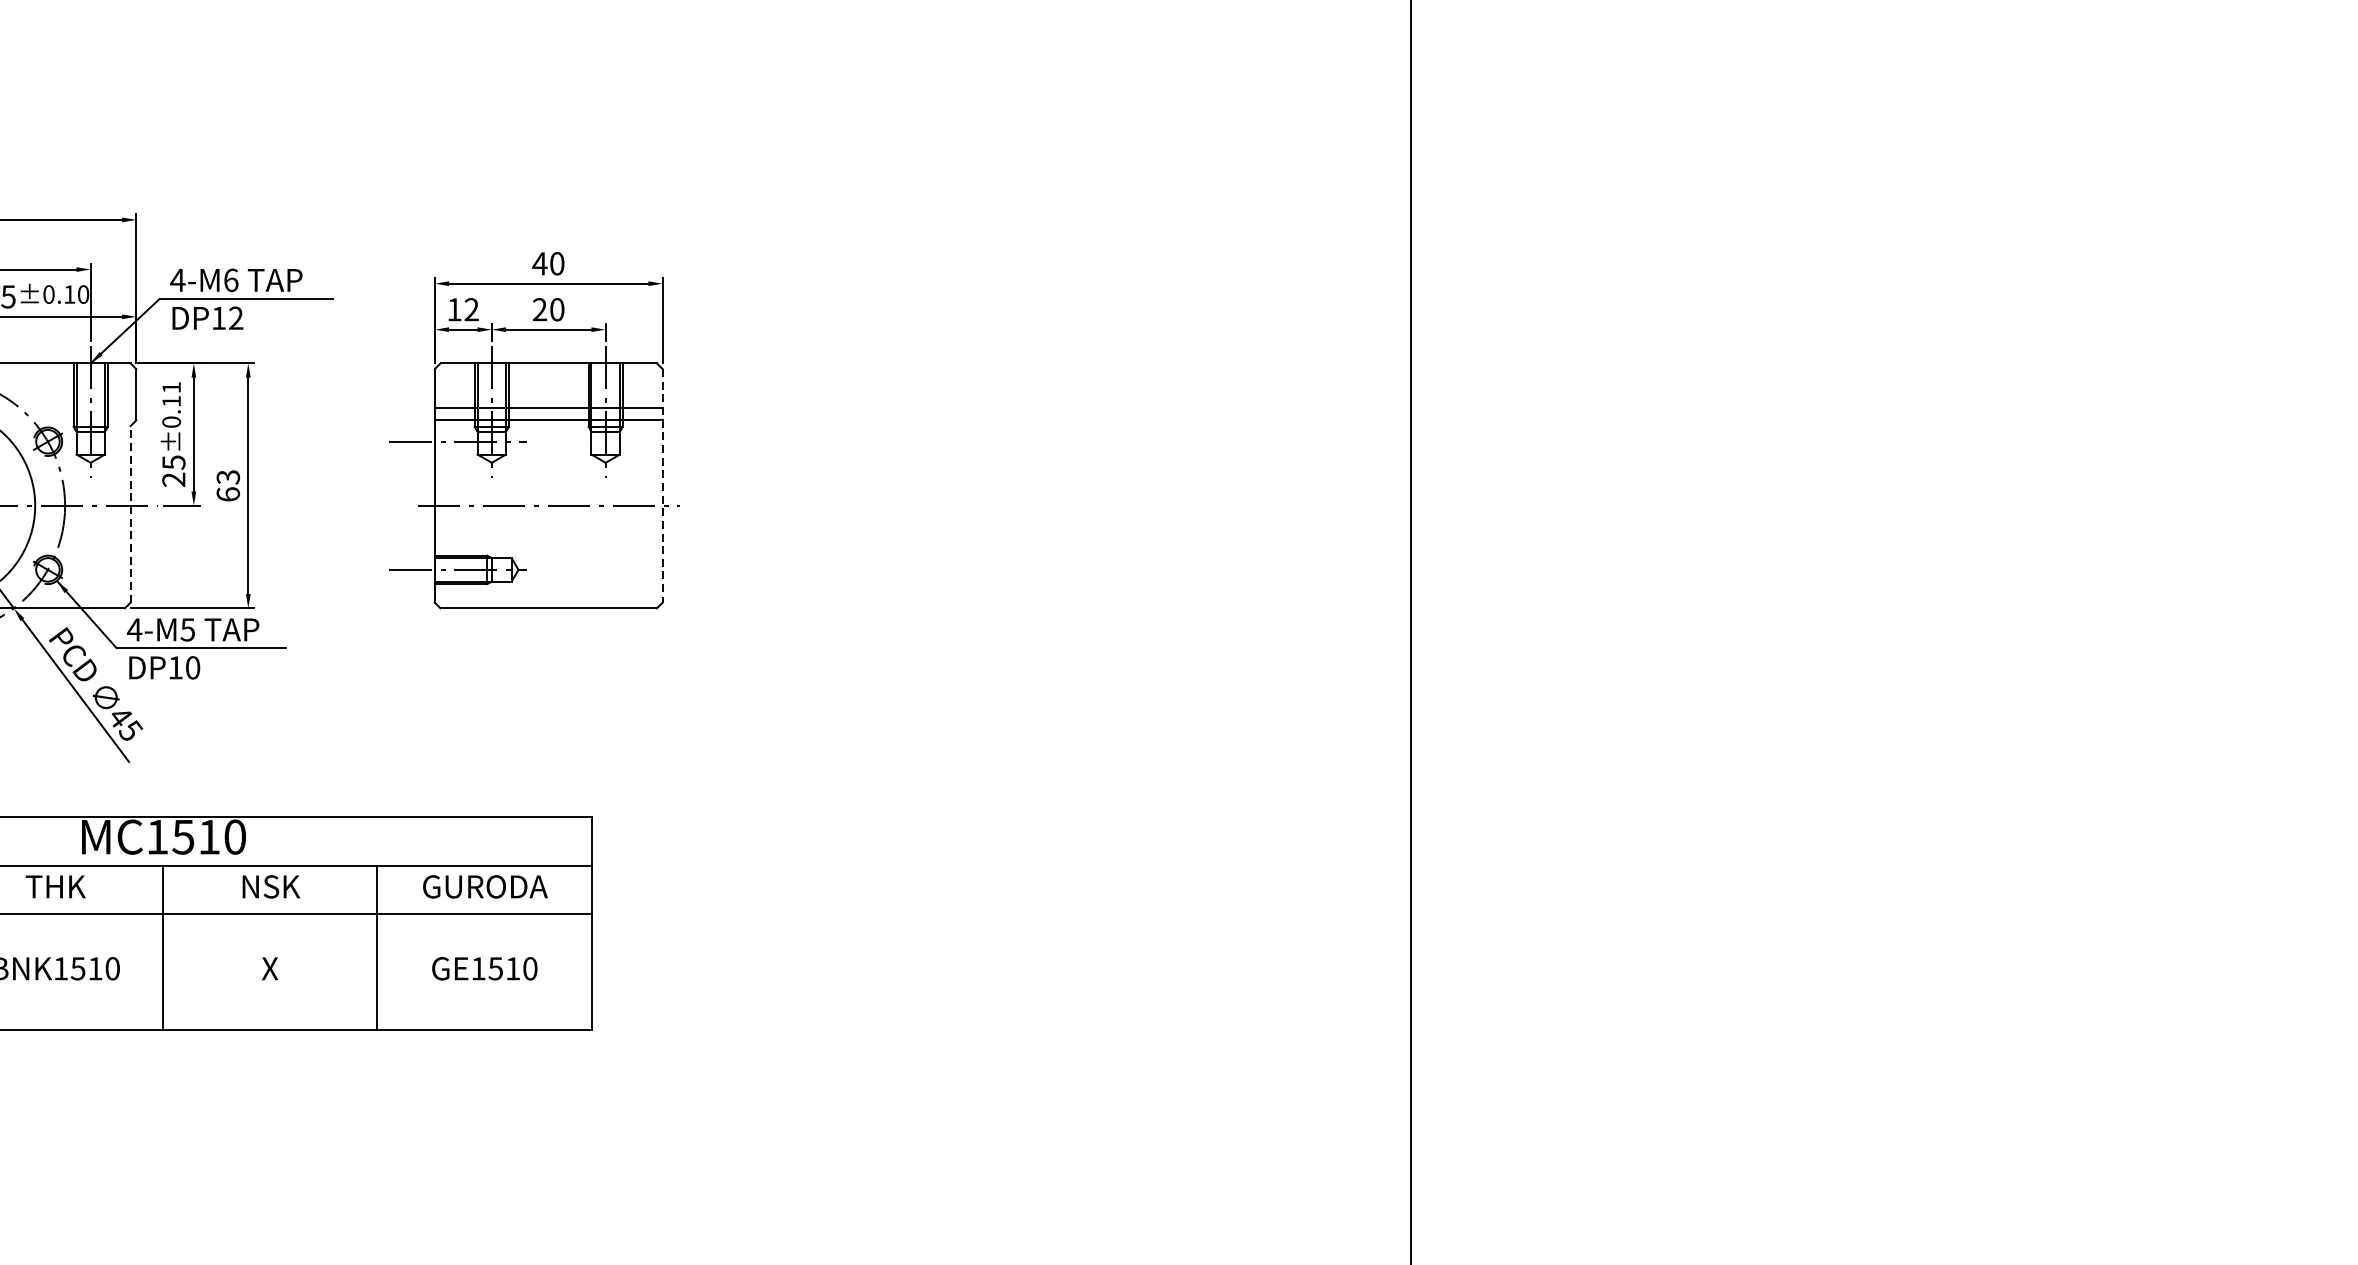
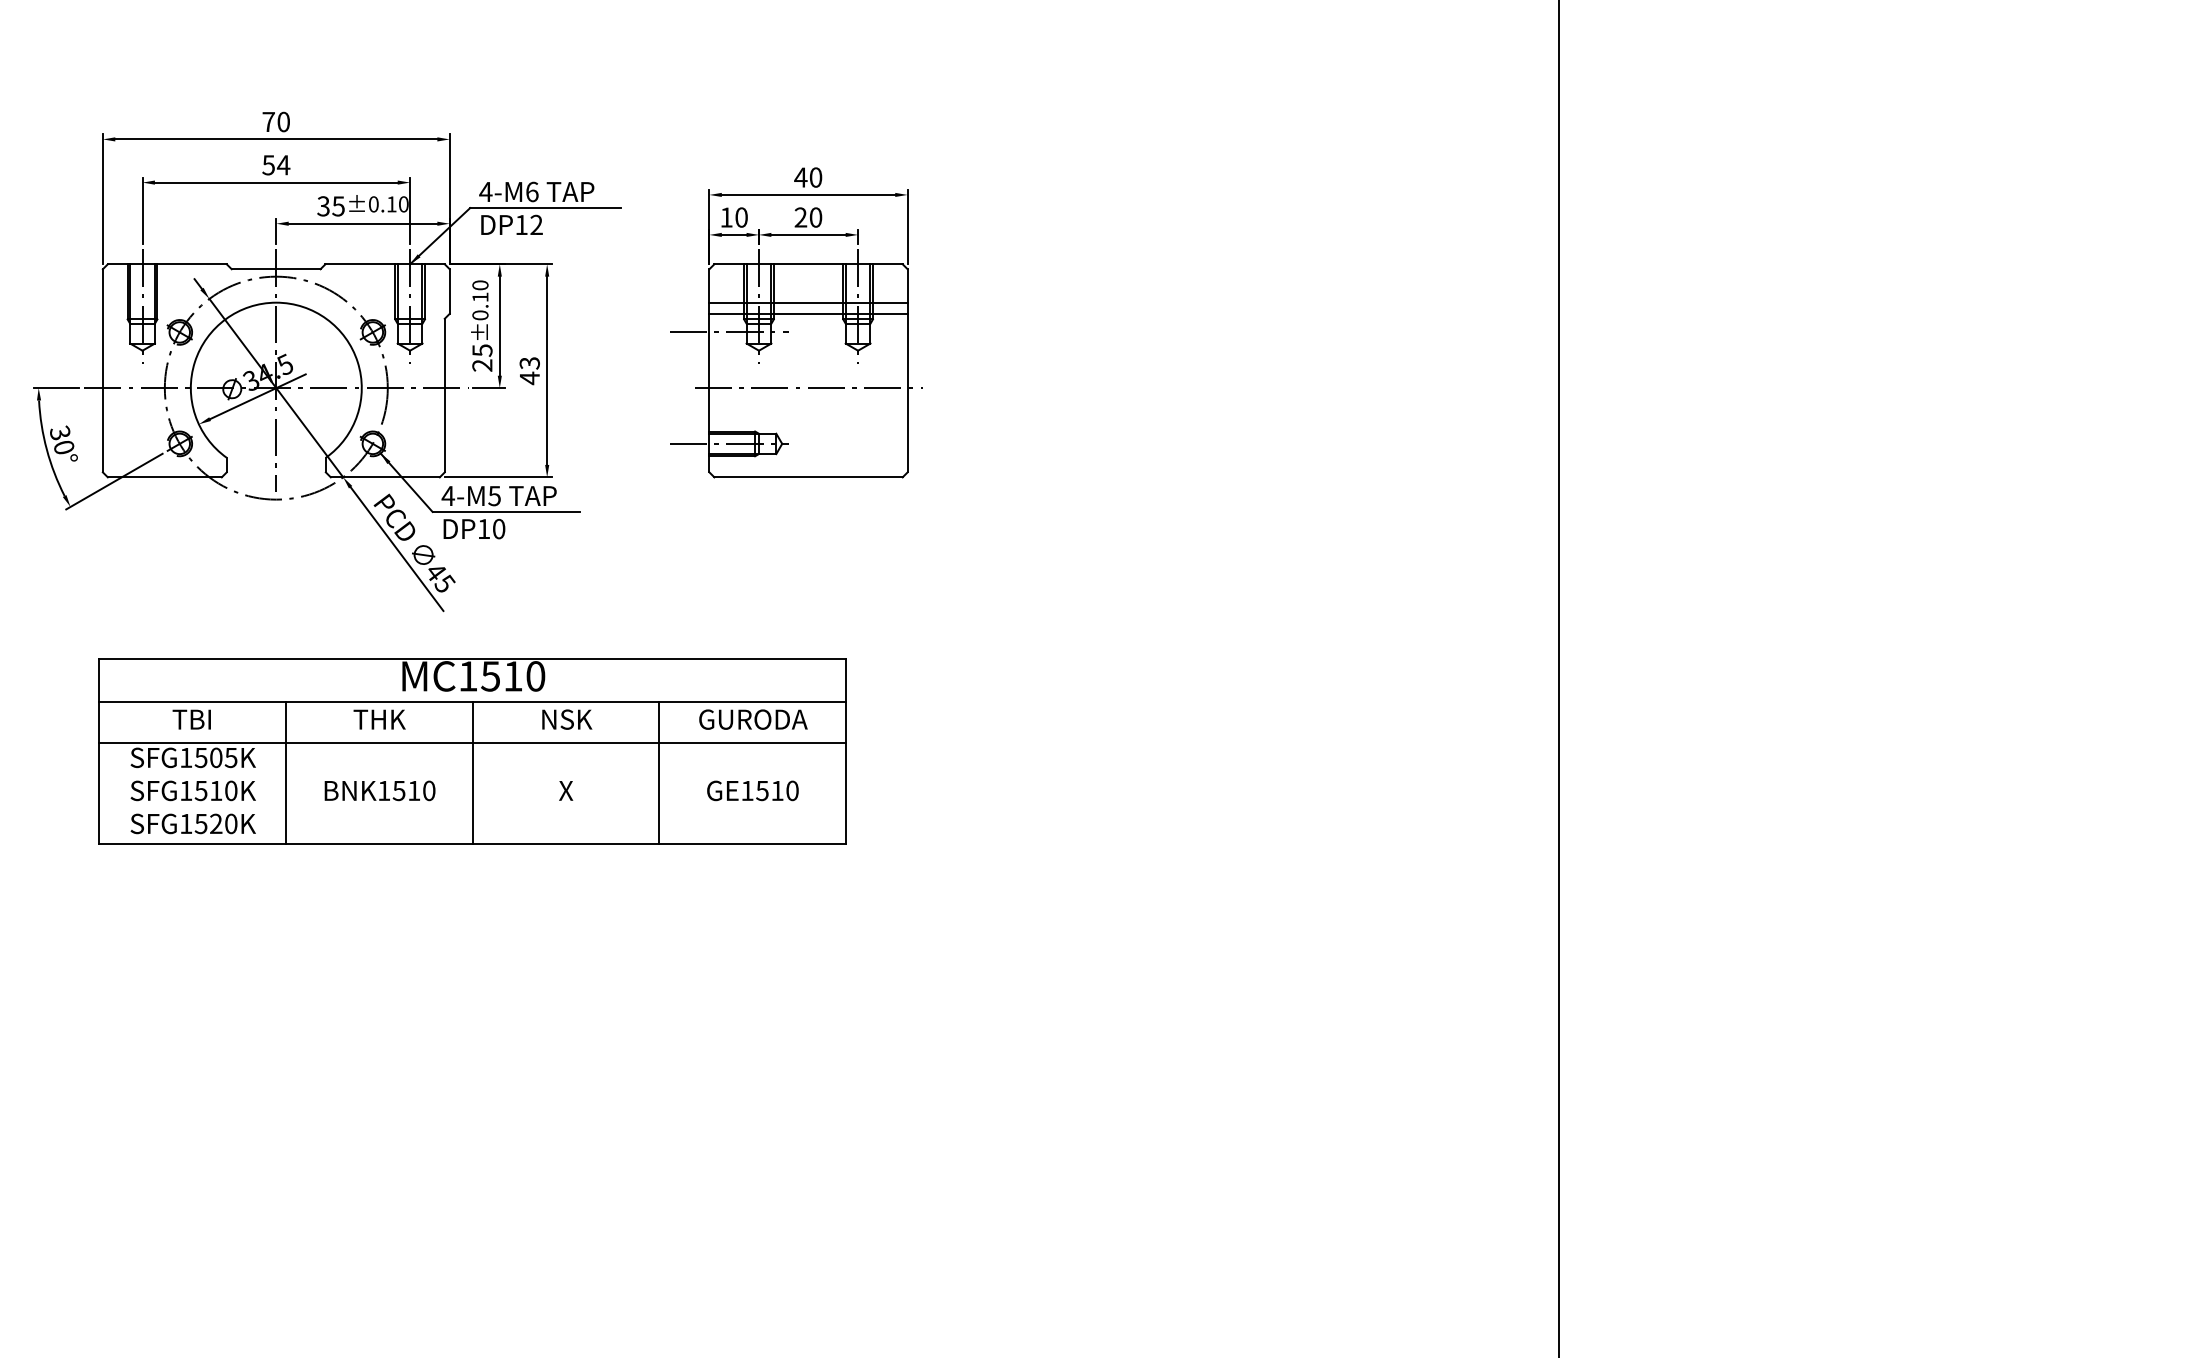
text: (471, 309) -> (741, 217), 12 -> 10
text: (171, 387) -> (480, 285), ±0.11 -> ±0.10
line: (662, 485) -> (907, 370), dashed -> solid
text: (227, 494) -> (529, 378), 63 -> 43
line: (130, 514) -> (444, 395), dashed -> solid

